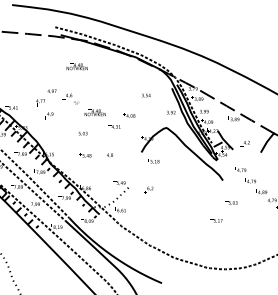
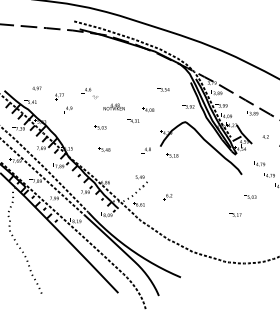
part: (76, 66) -> (95, 60), removed
text: (51, 91) -> (36, 88), moved
text: (107, 156) -> (145, 150), moved
text: (148, 190) -> (167, 197), moved

